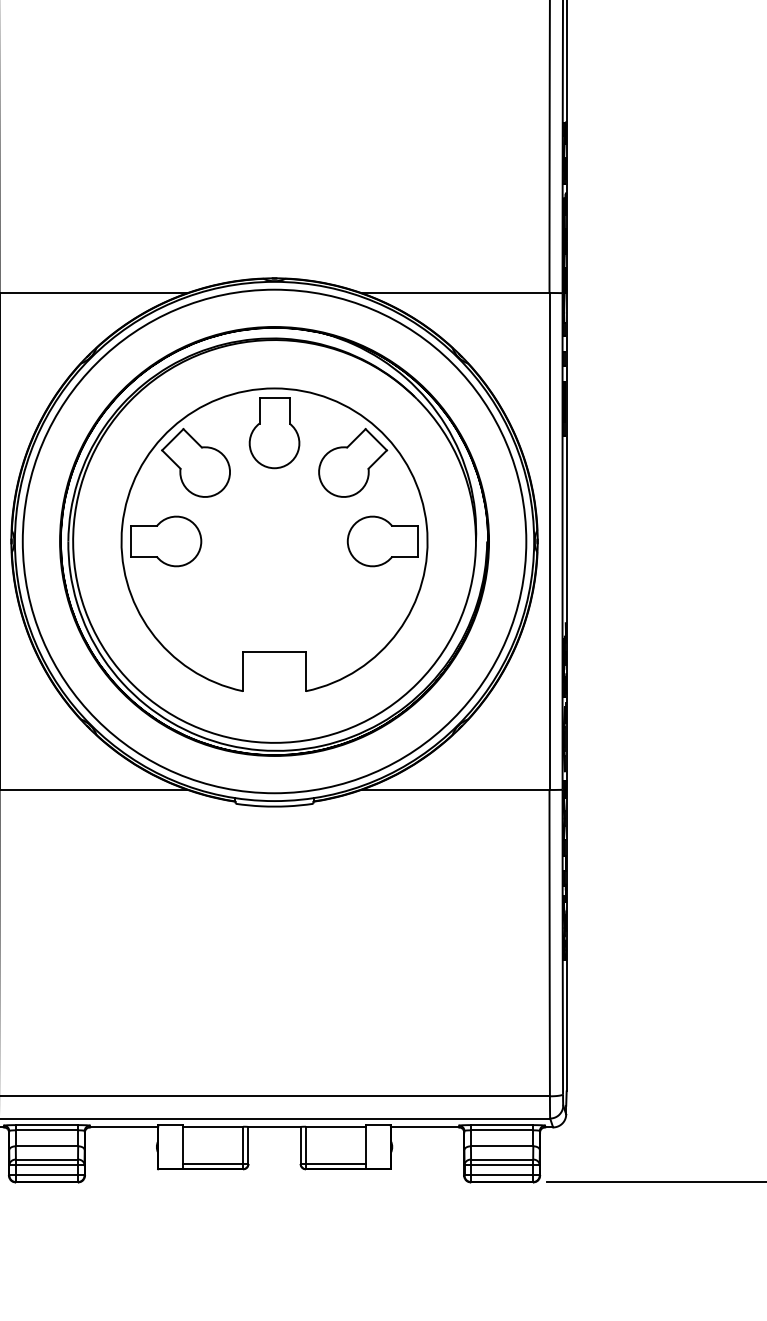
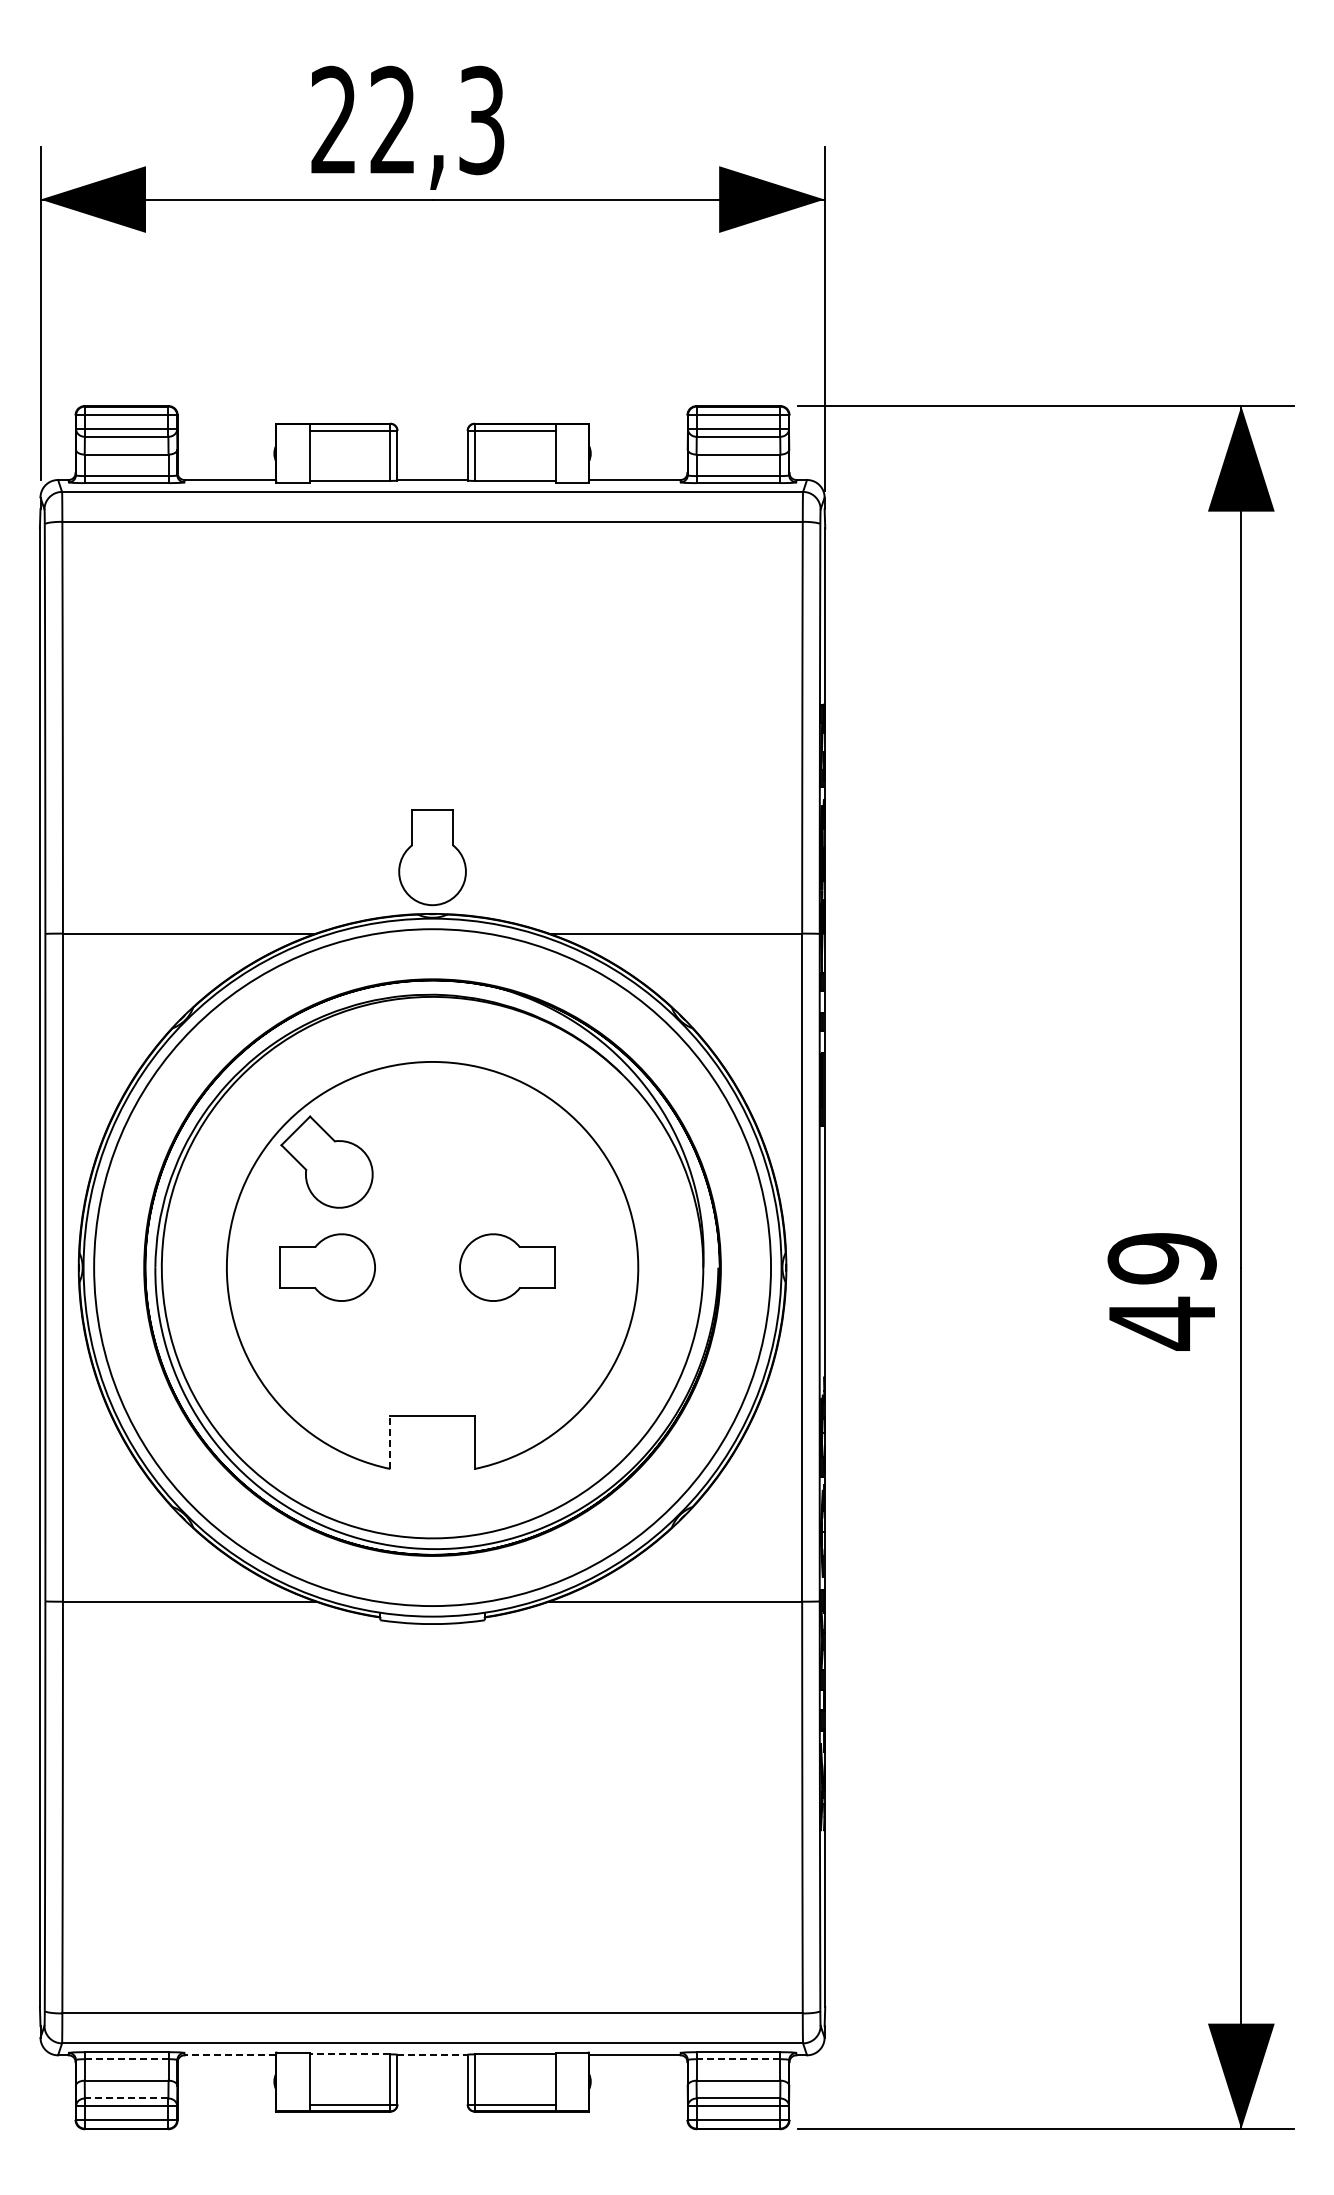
part: (274, 432) -> (432, 857), moved
part: (352, 462) -> (537, 1161), removed
part: (165, 541) -> (327, 1267), moved
part: (383, 541) -> (507, 1267), moved
line: (243, 671) -> (390, 1442), solid -> dashed
line: (212, 1126) -> (349, 2054), solid -> dashed
line: (124, 1127) -> (230, 2055), solid -> dashed
line: (275, 1127) -> (433, 2055), solid -> dashed
line: (46, 1130) -> (126, 2059), solid -> dashed
line: (502, 1130) -> (738, 2059), solid -> dashed
line: (46, 1159) -> (126, 2098), solid -> dashed

